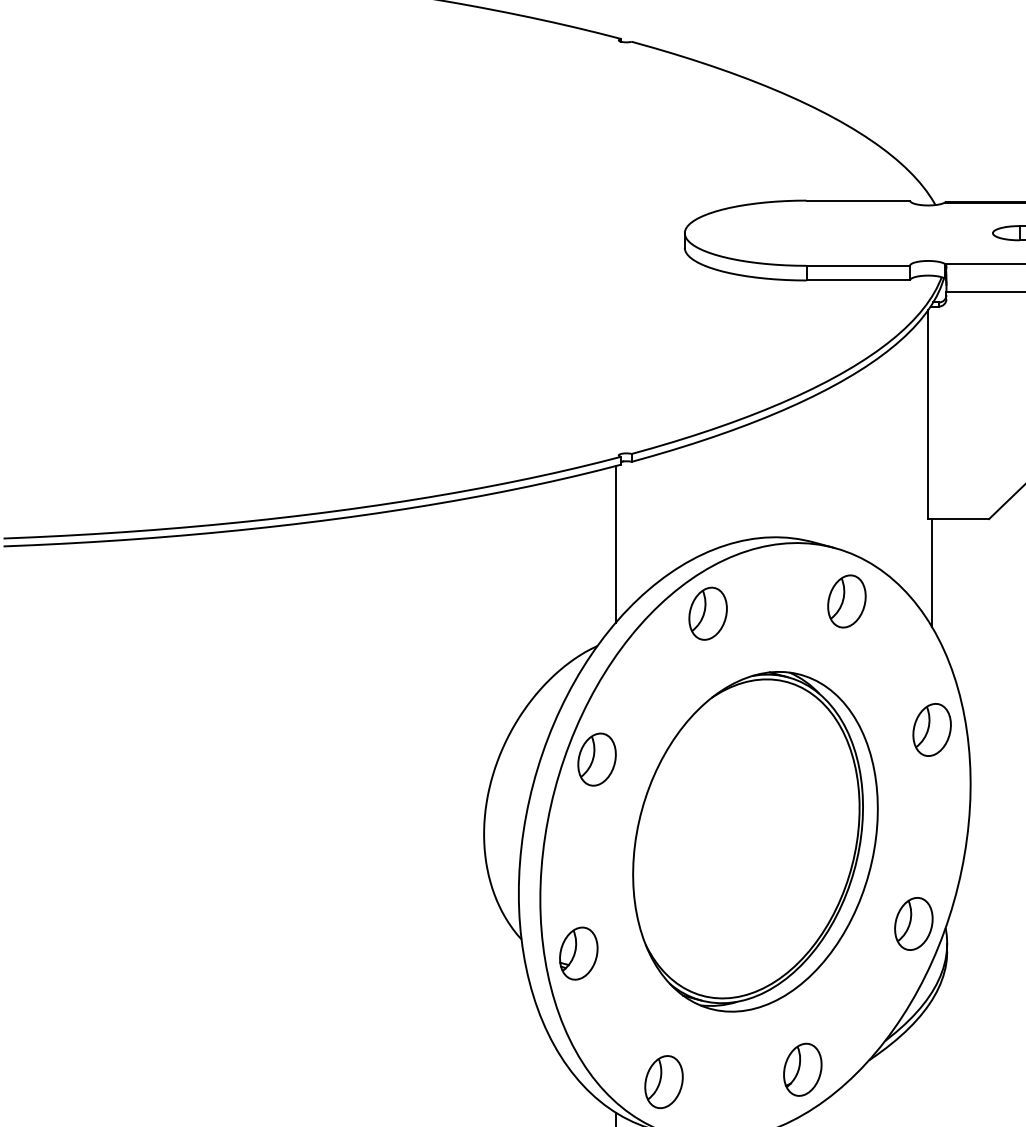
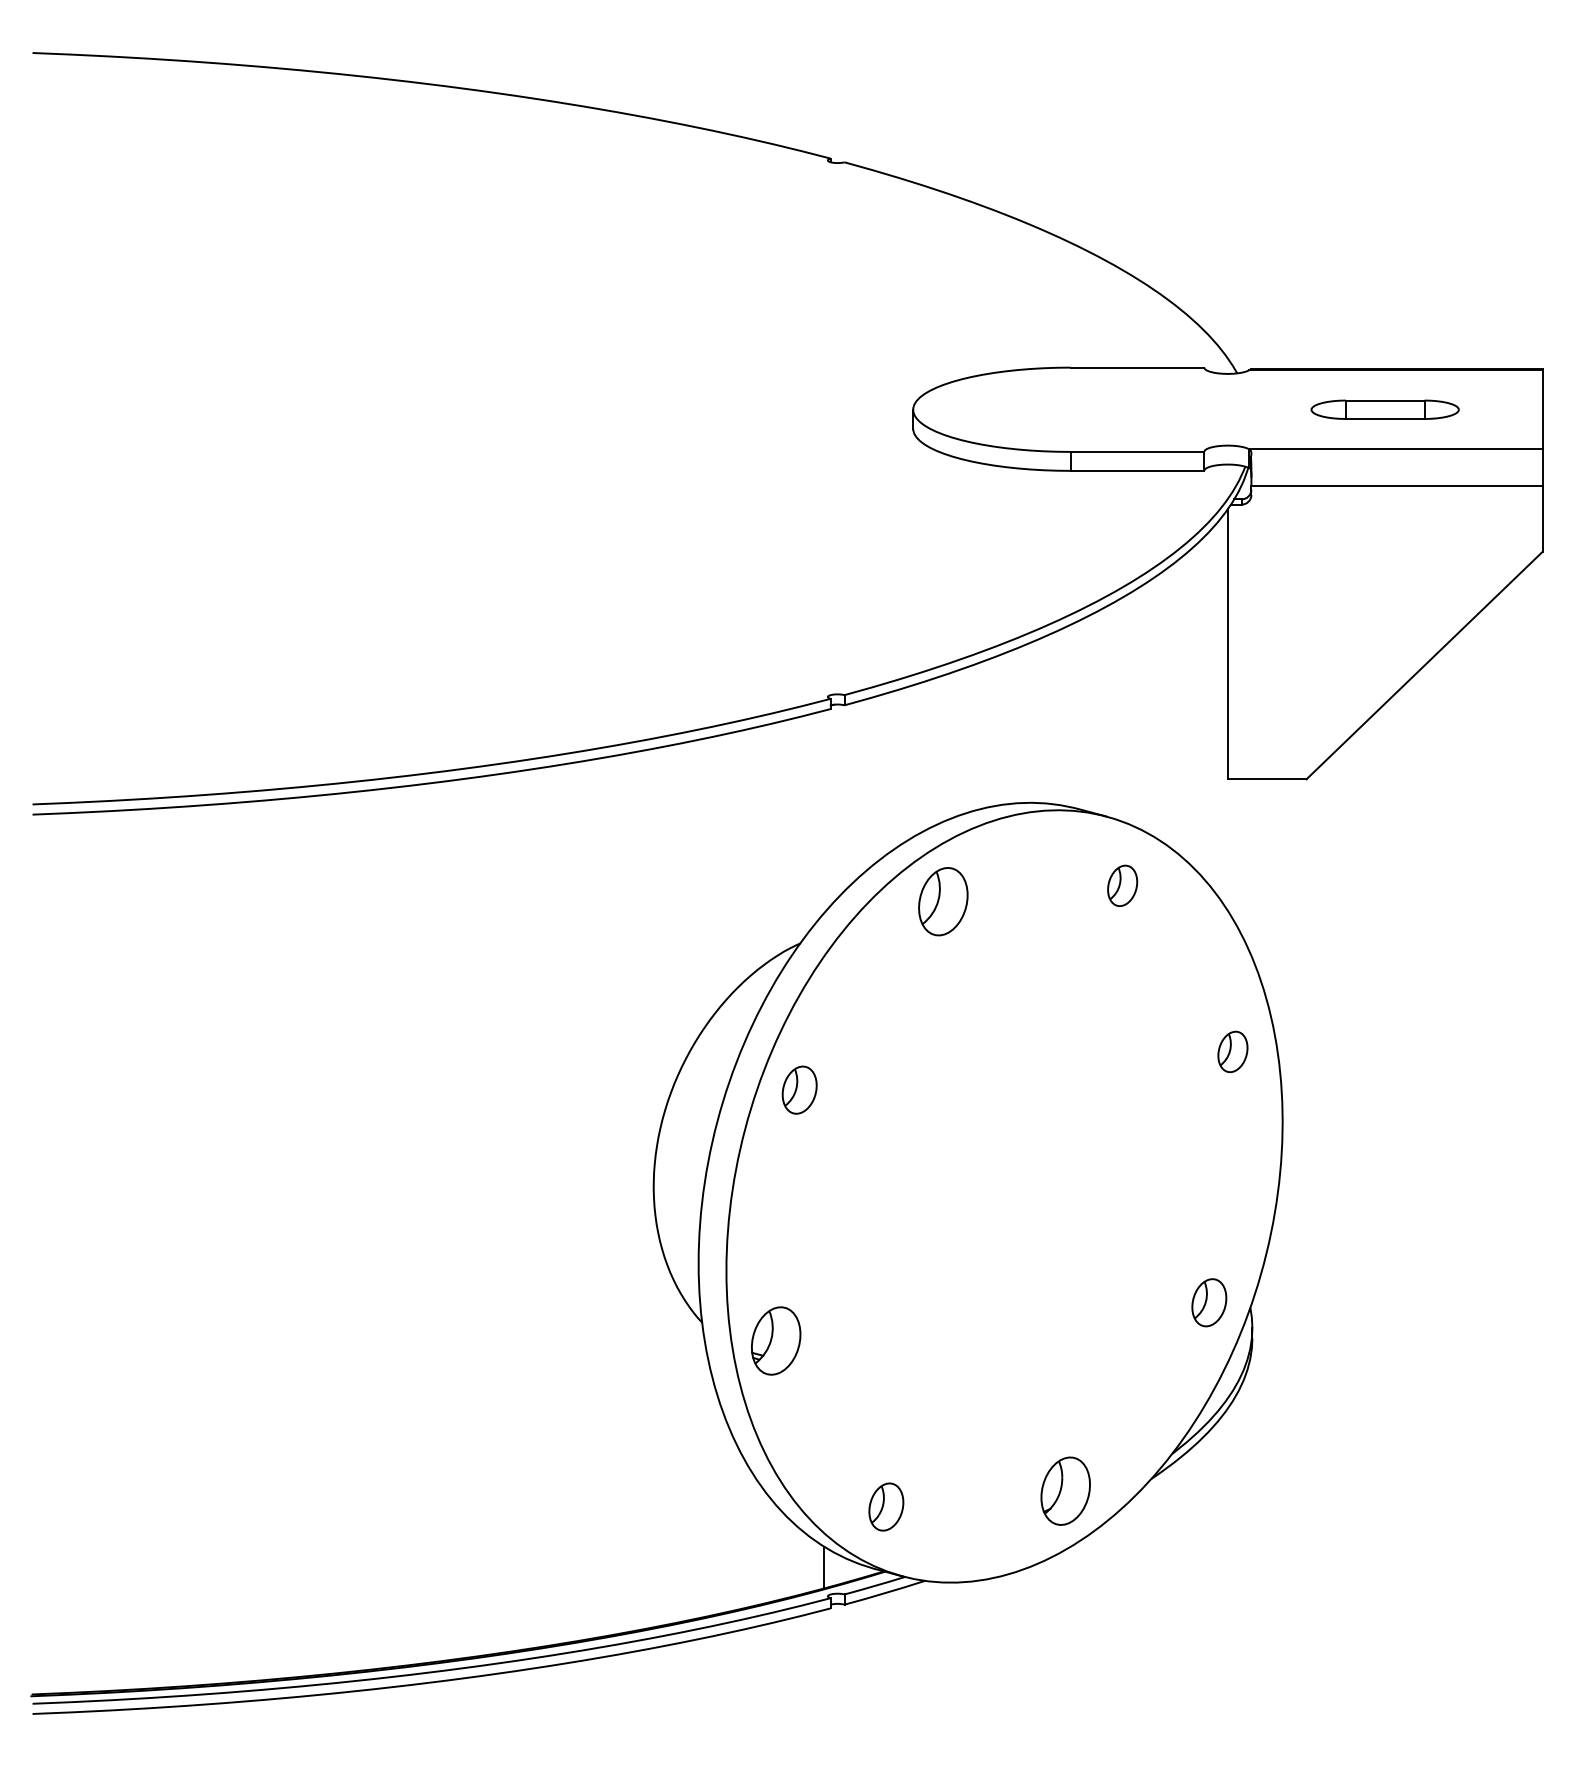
line: (615, 543) -> (823, 811), removed
line: (931, 572) -> (1232, 848), removed
part: (846, 601) -> (1122, 885), size x0.6
part: (931, 729) -> (1232, 1051), size x0.6
part: (596, 759) -> (799, 1089), size x0.7
part: (755, 841) -> (1004, 1196), removed
part: (914, 923) -> (1209, 1302), size x0.7
part: (664, 1081) -> (886, 1506), size x0.7

